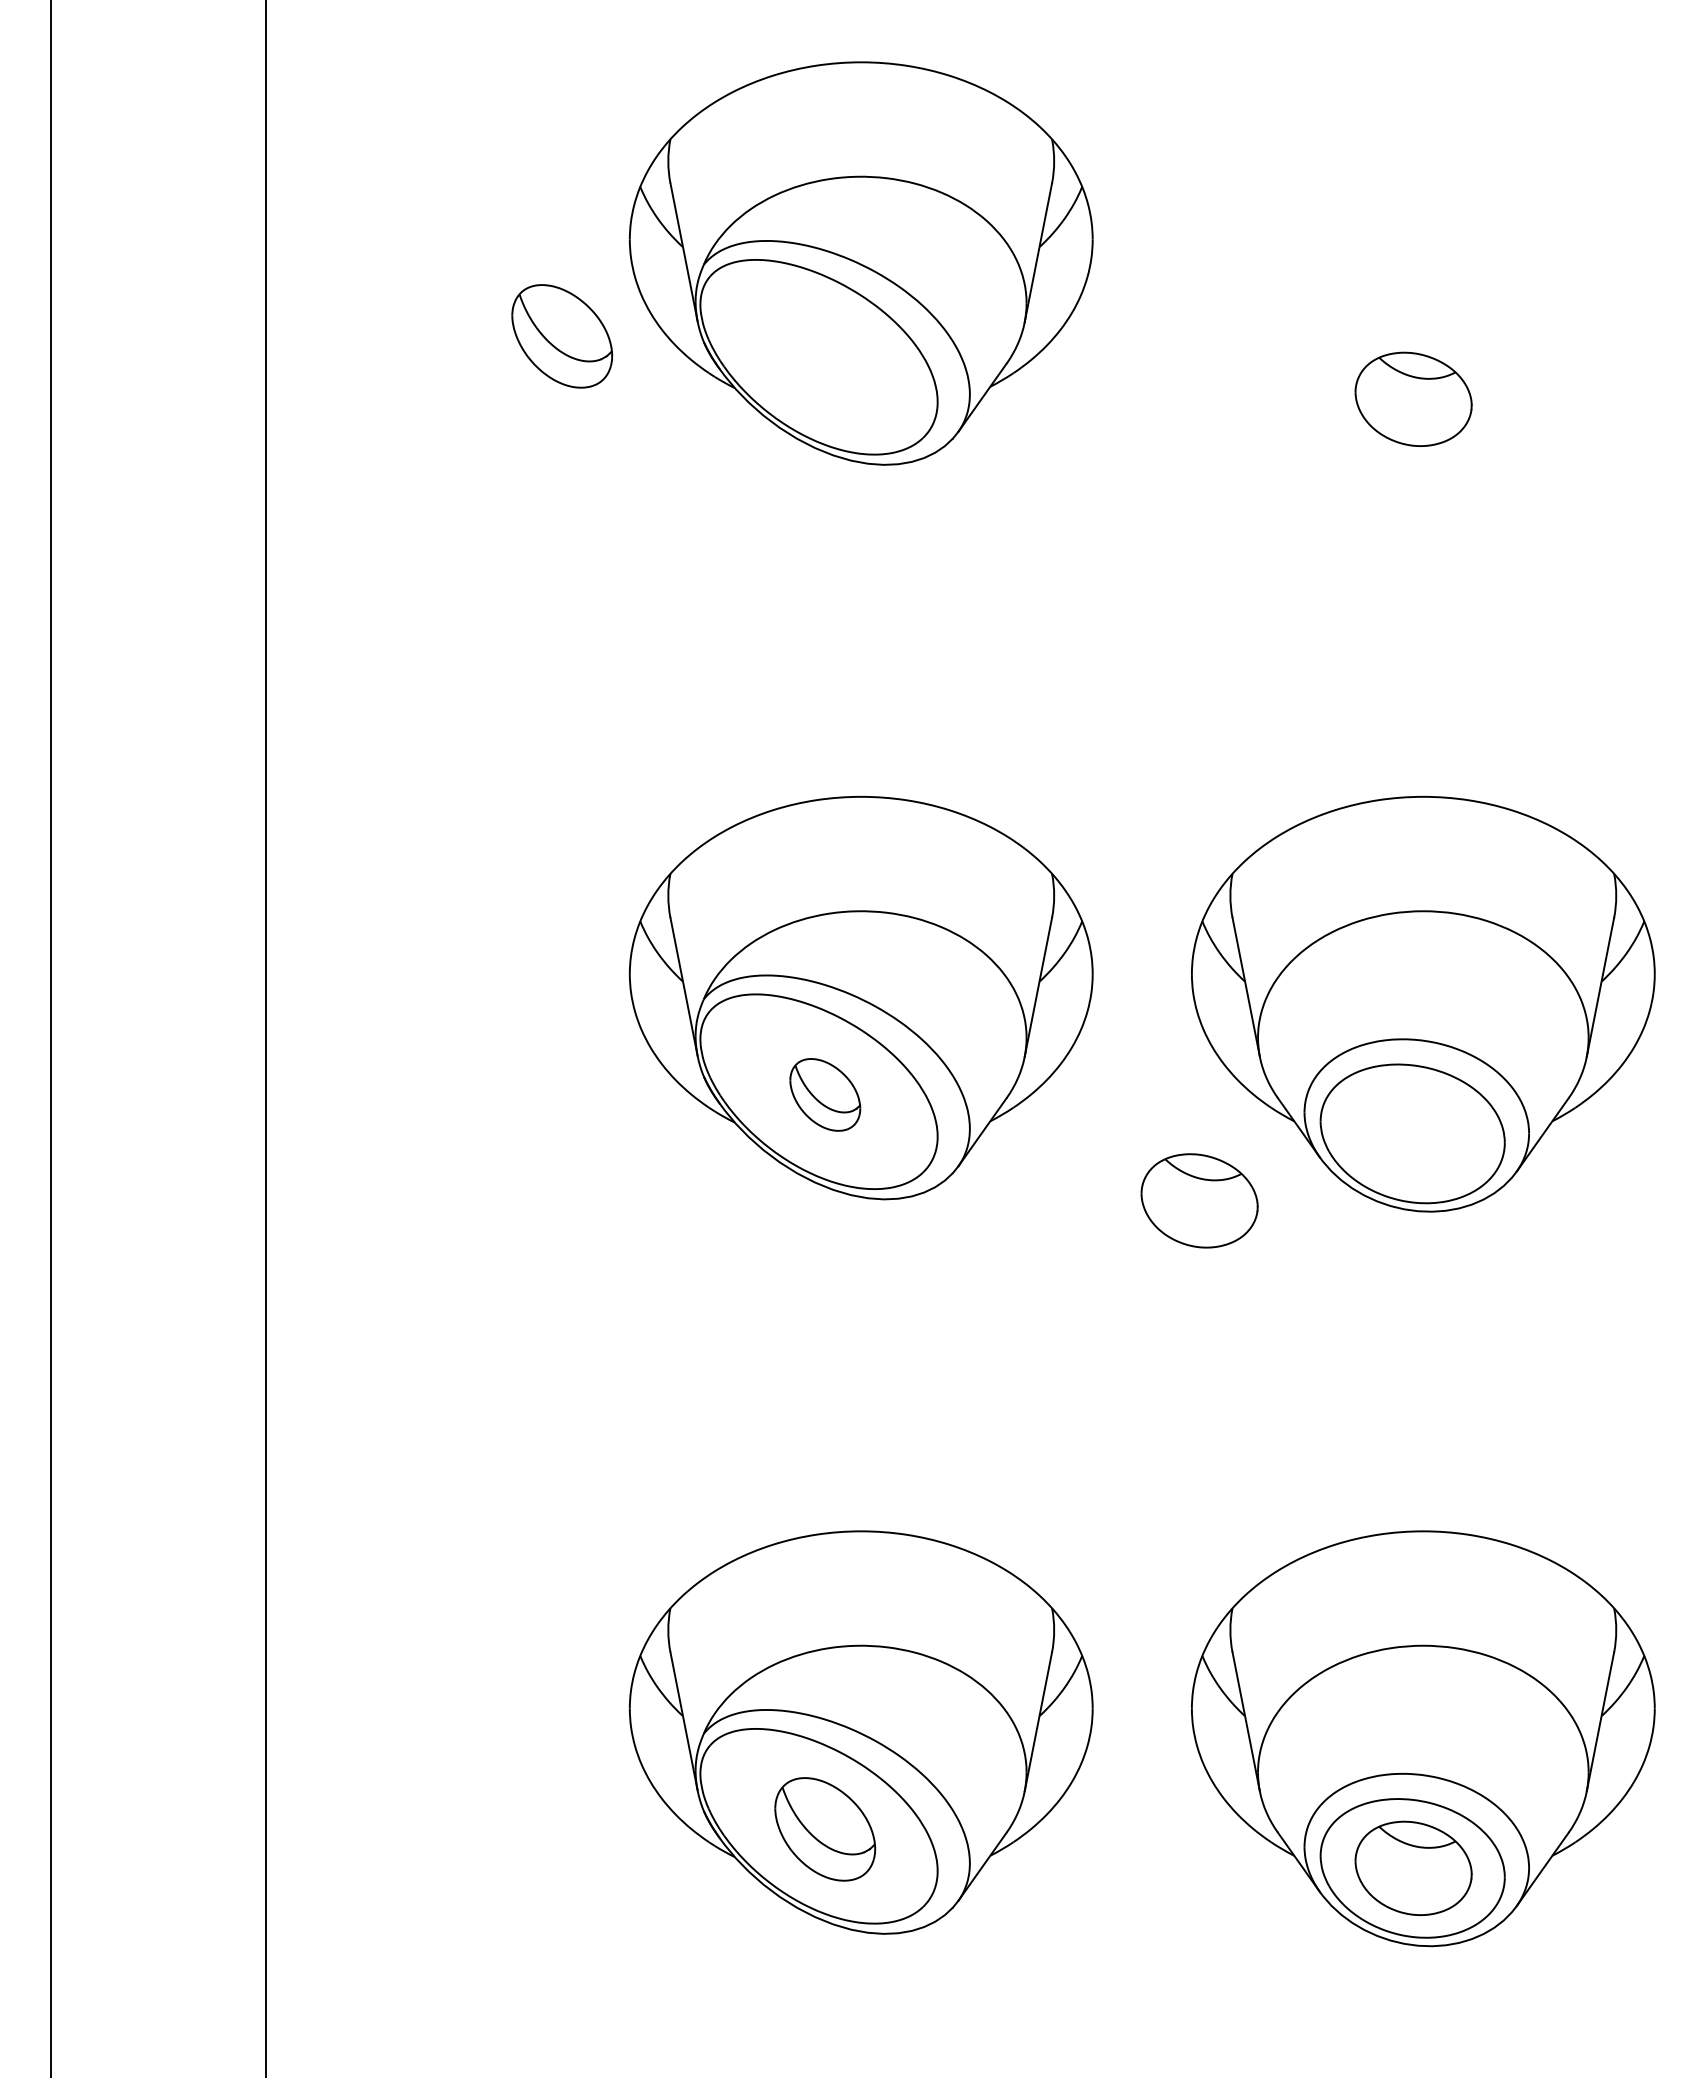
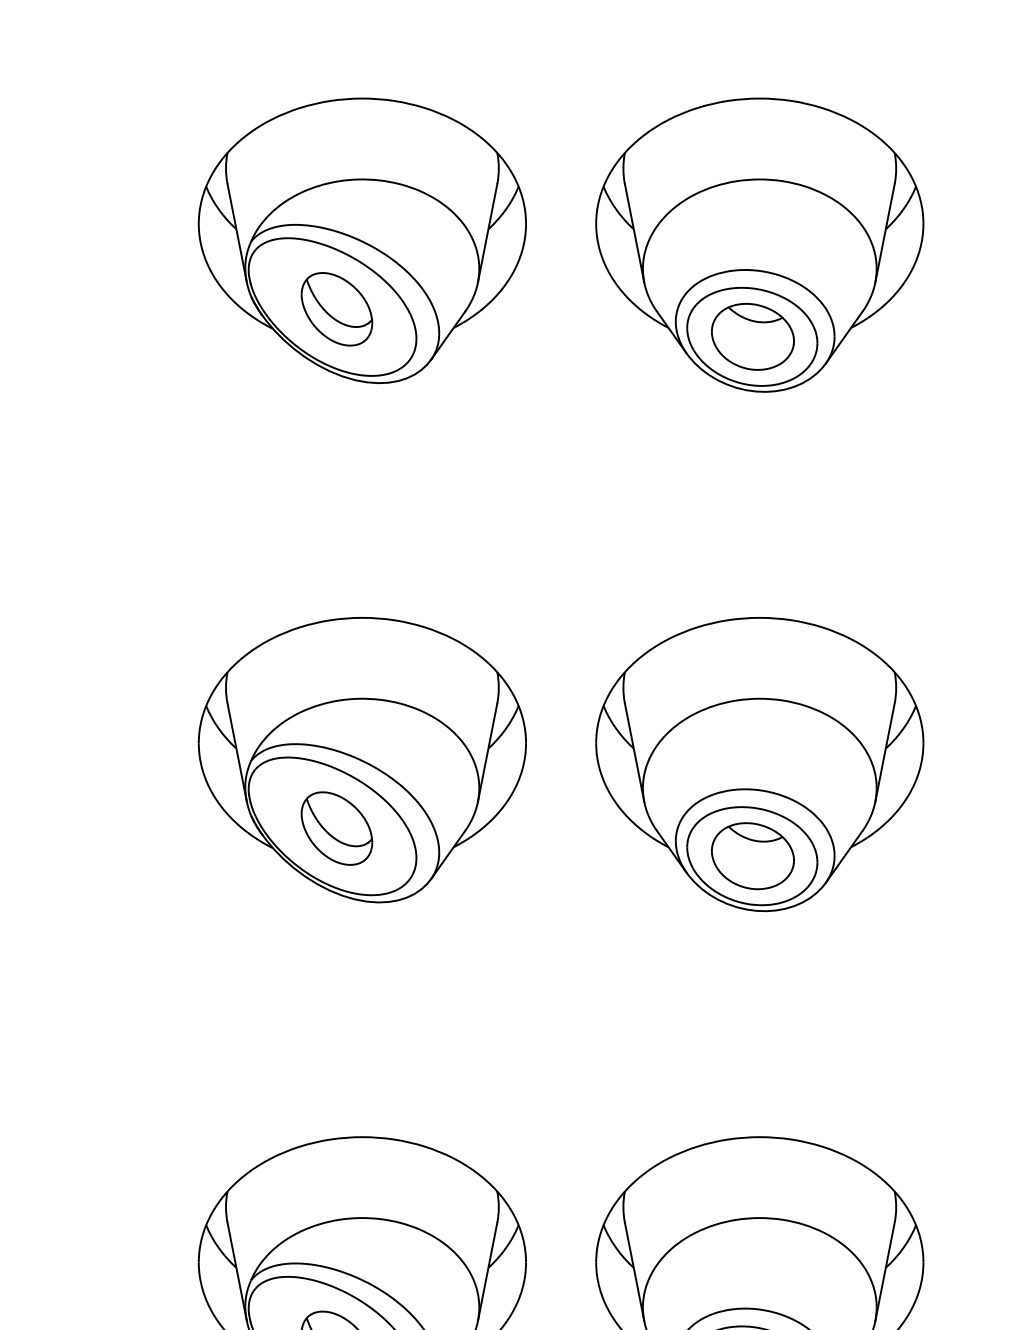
part: (1423, 269) -> (759, 245), added
part: (562, 336) -> (337, 309), moved
part: (825, 1094) -> (337, 828), size x1.43
part: (1199, 1200) -> (752, 855), moved

